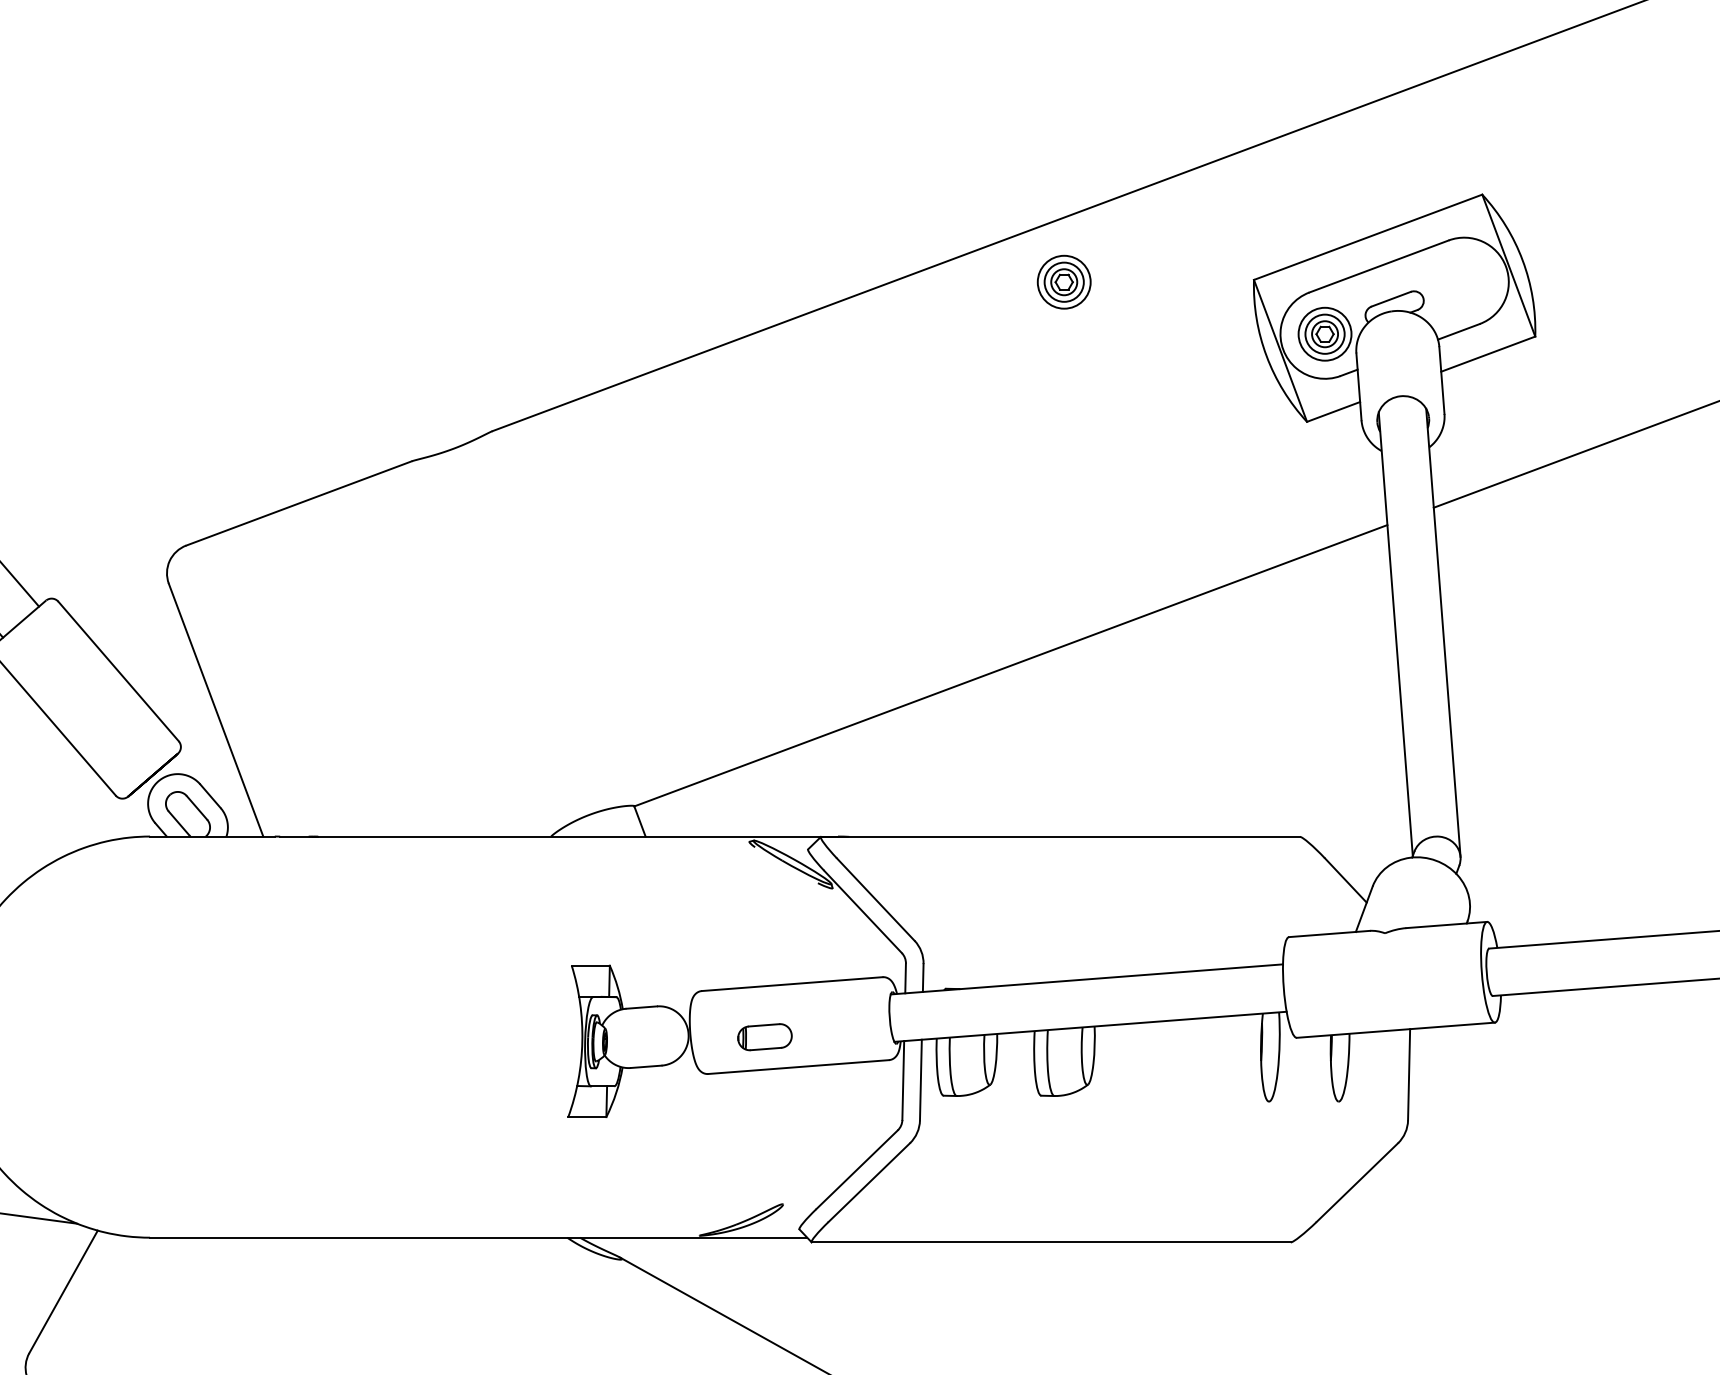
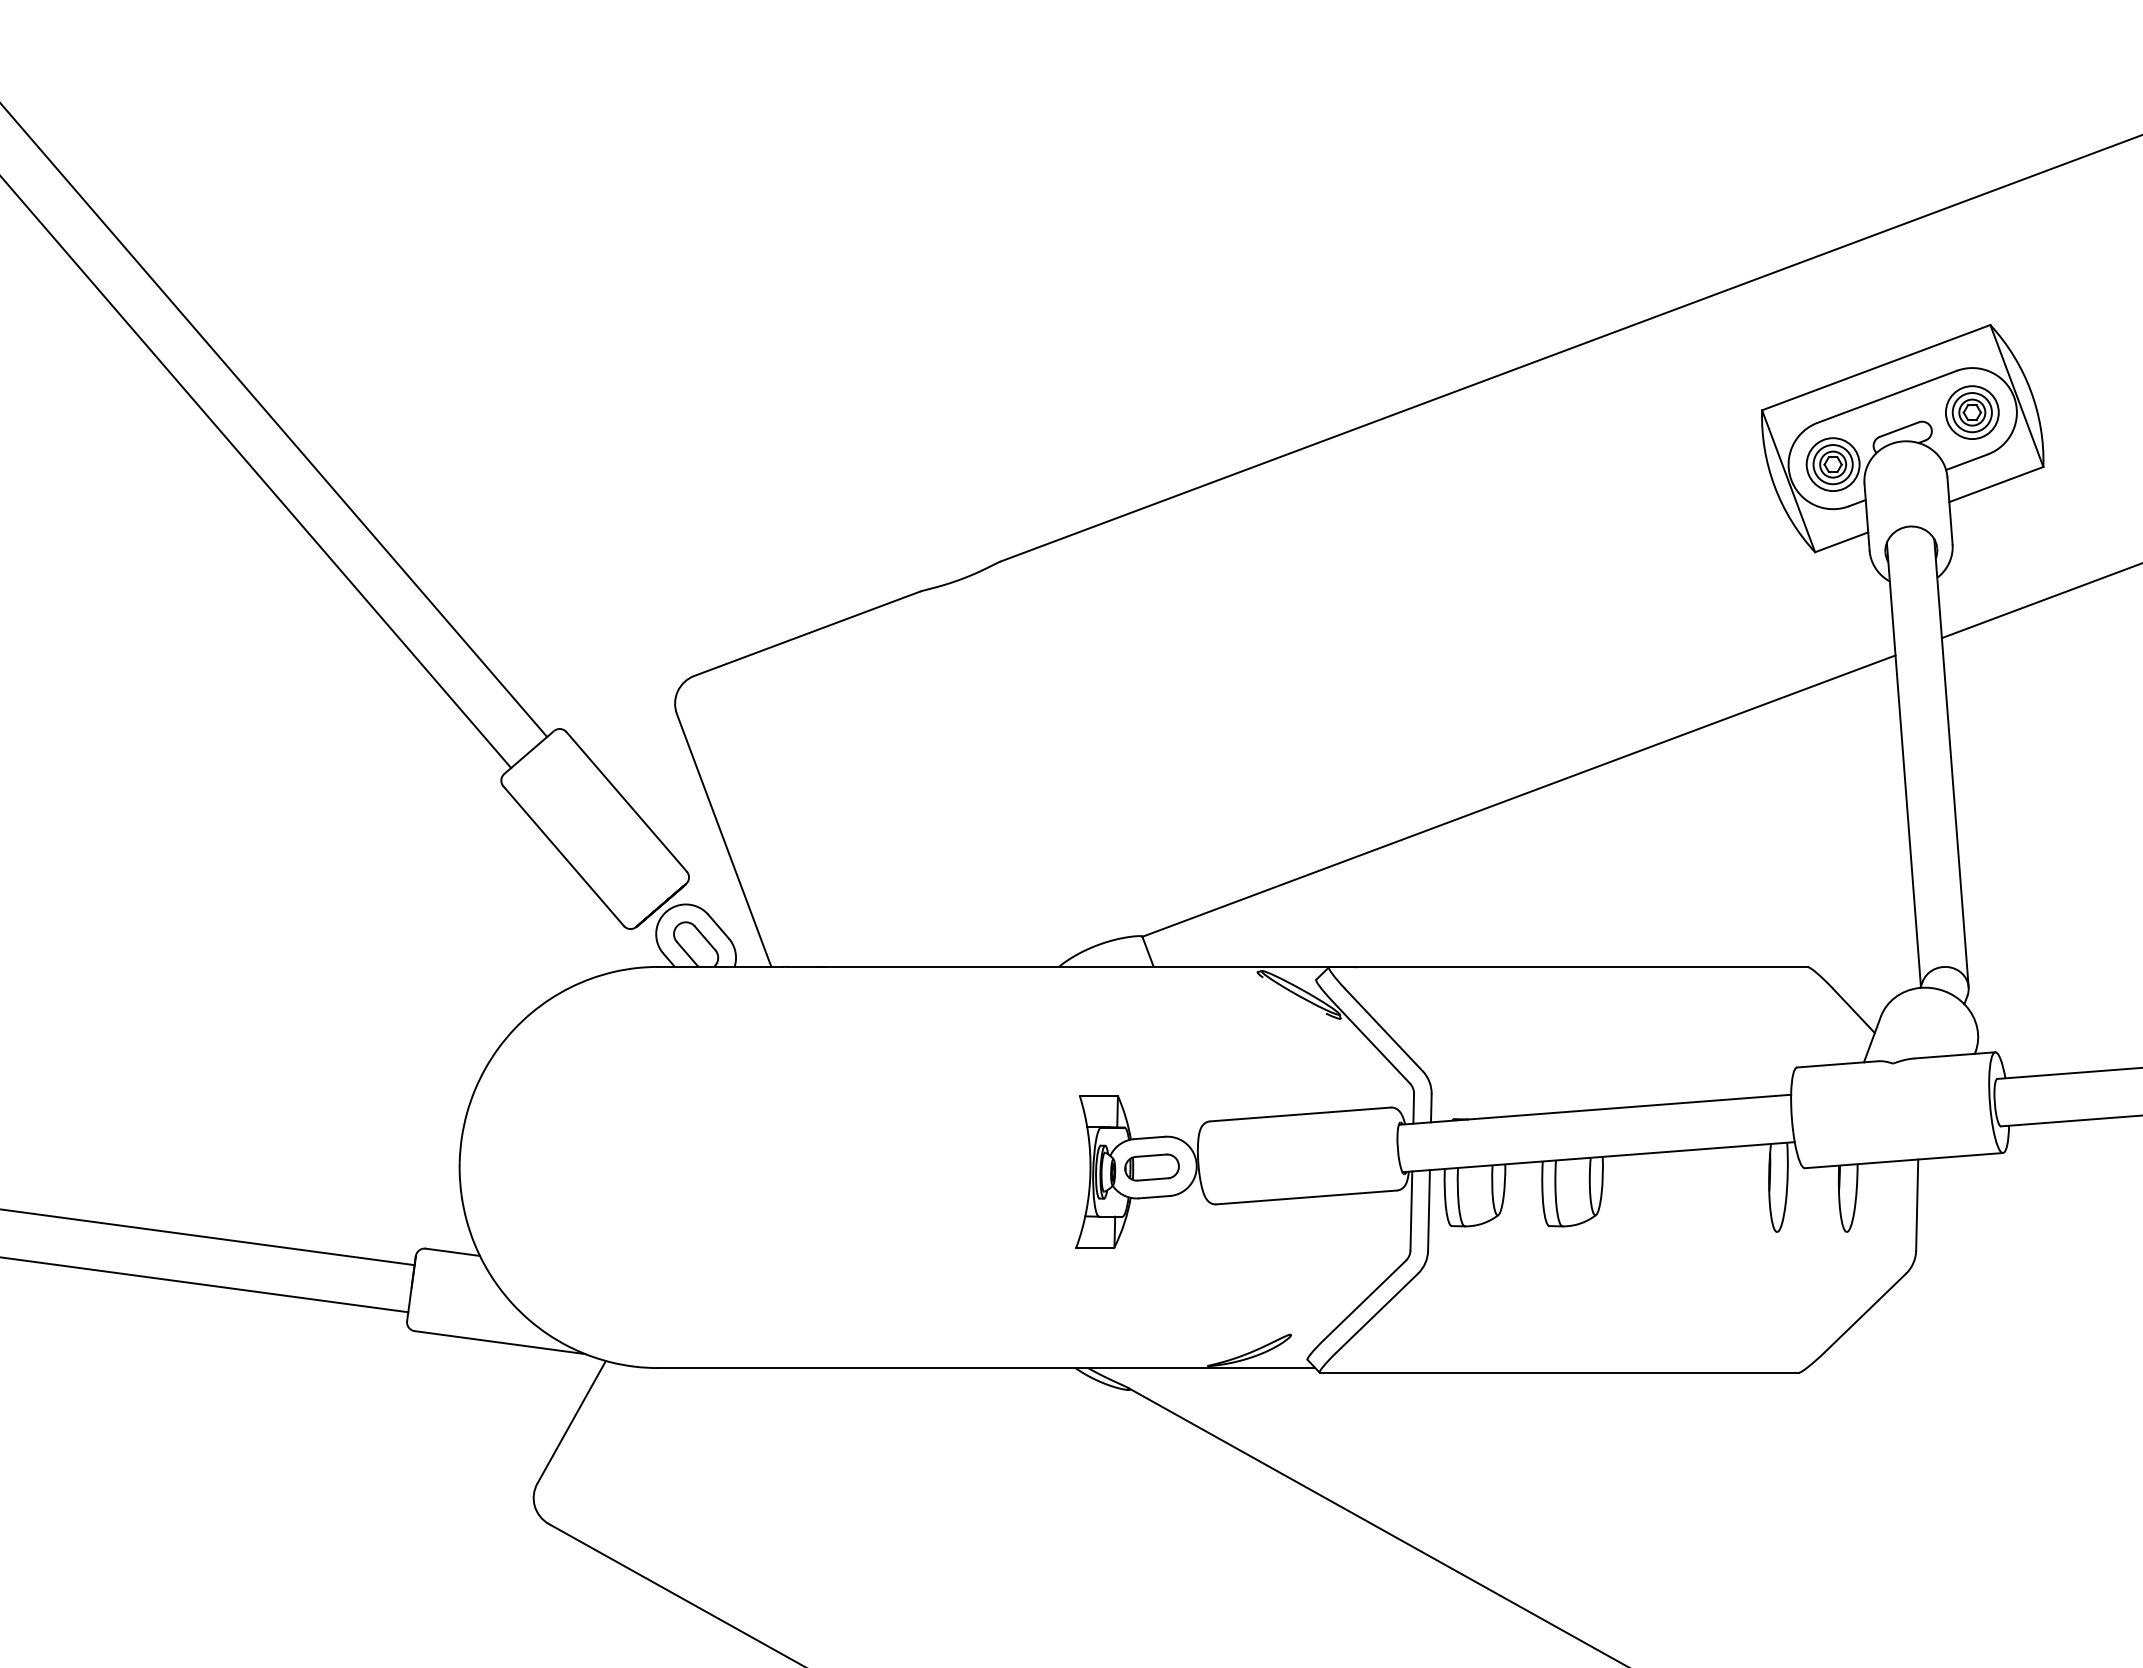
part: (1064, 282) -> (1972, 412), moved
part: (764, 1037) -> (1151, 1167), moved

